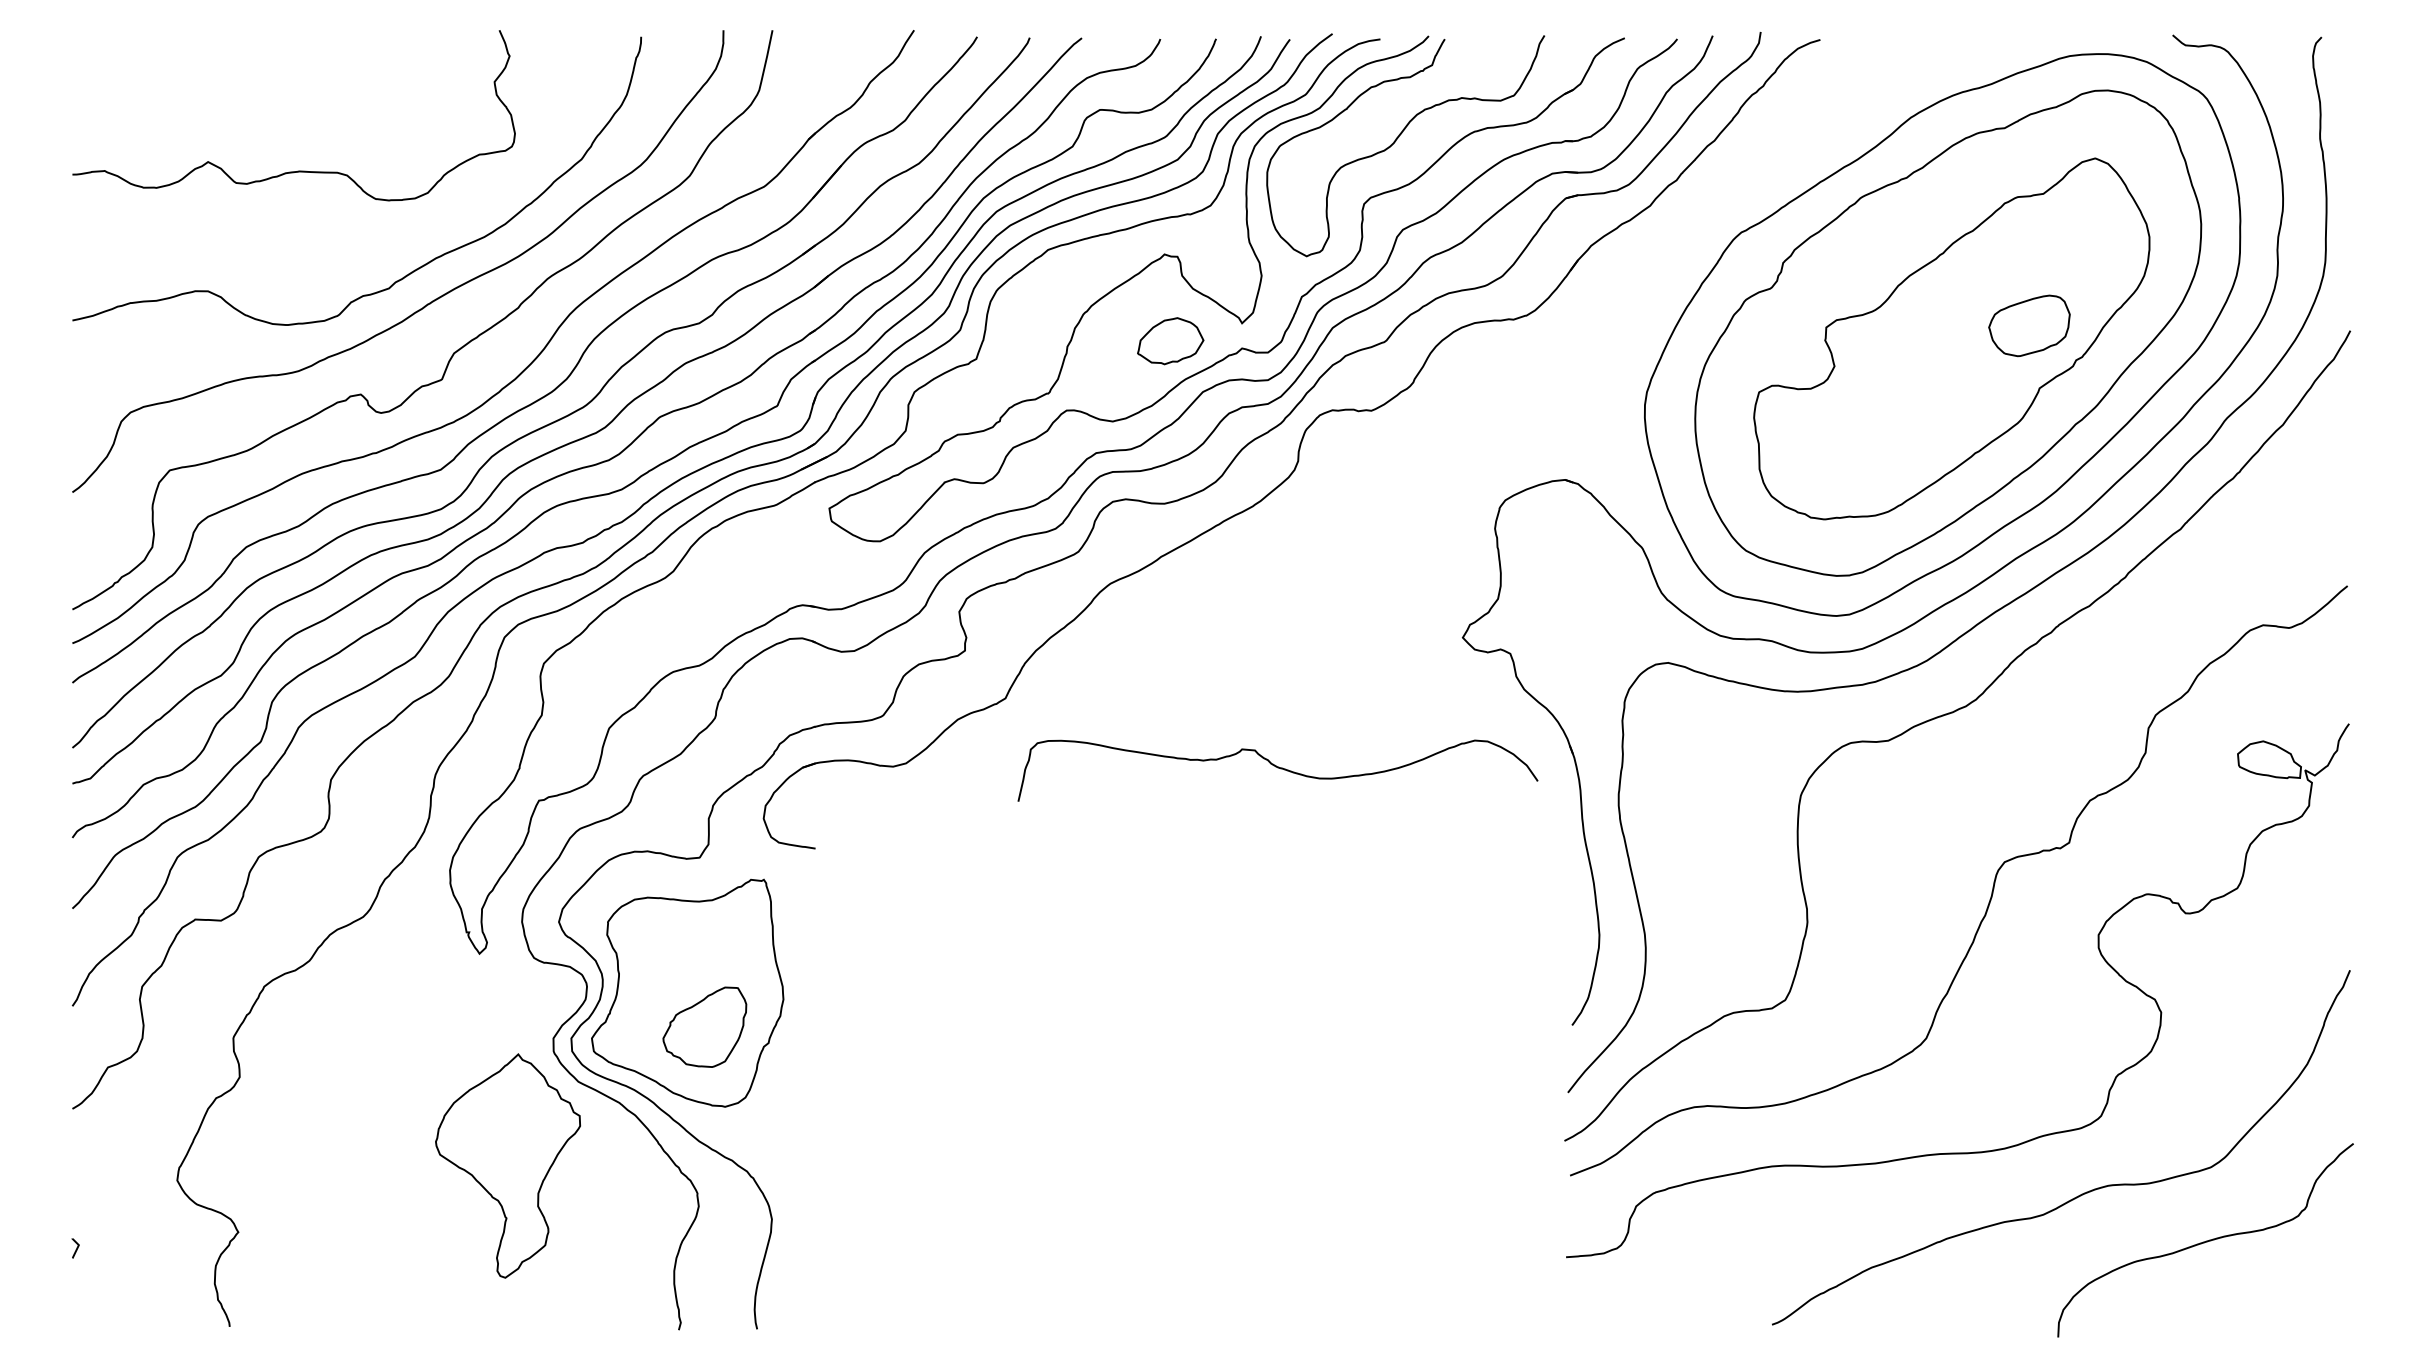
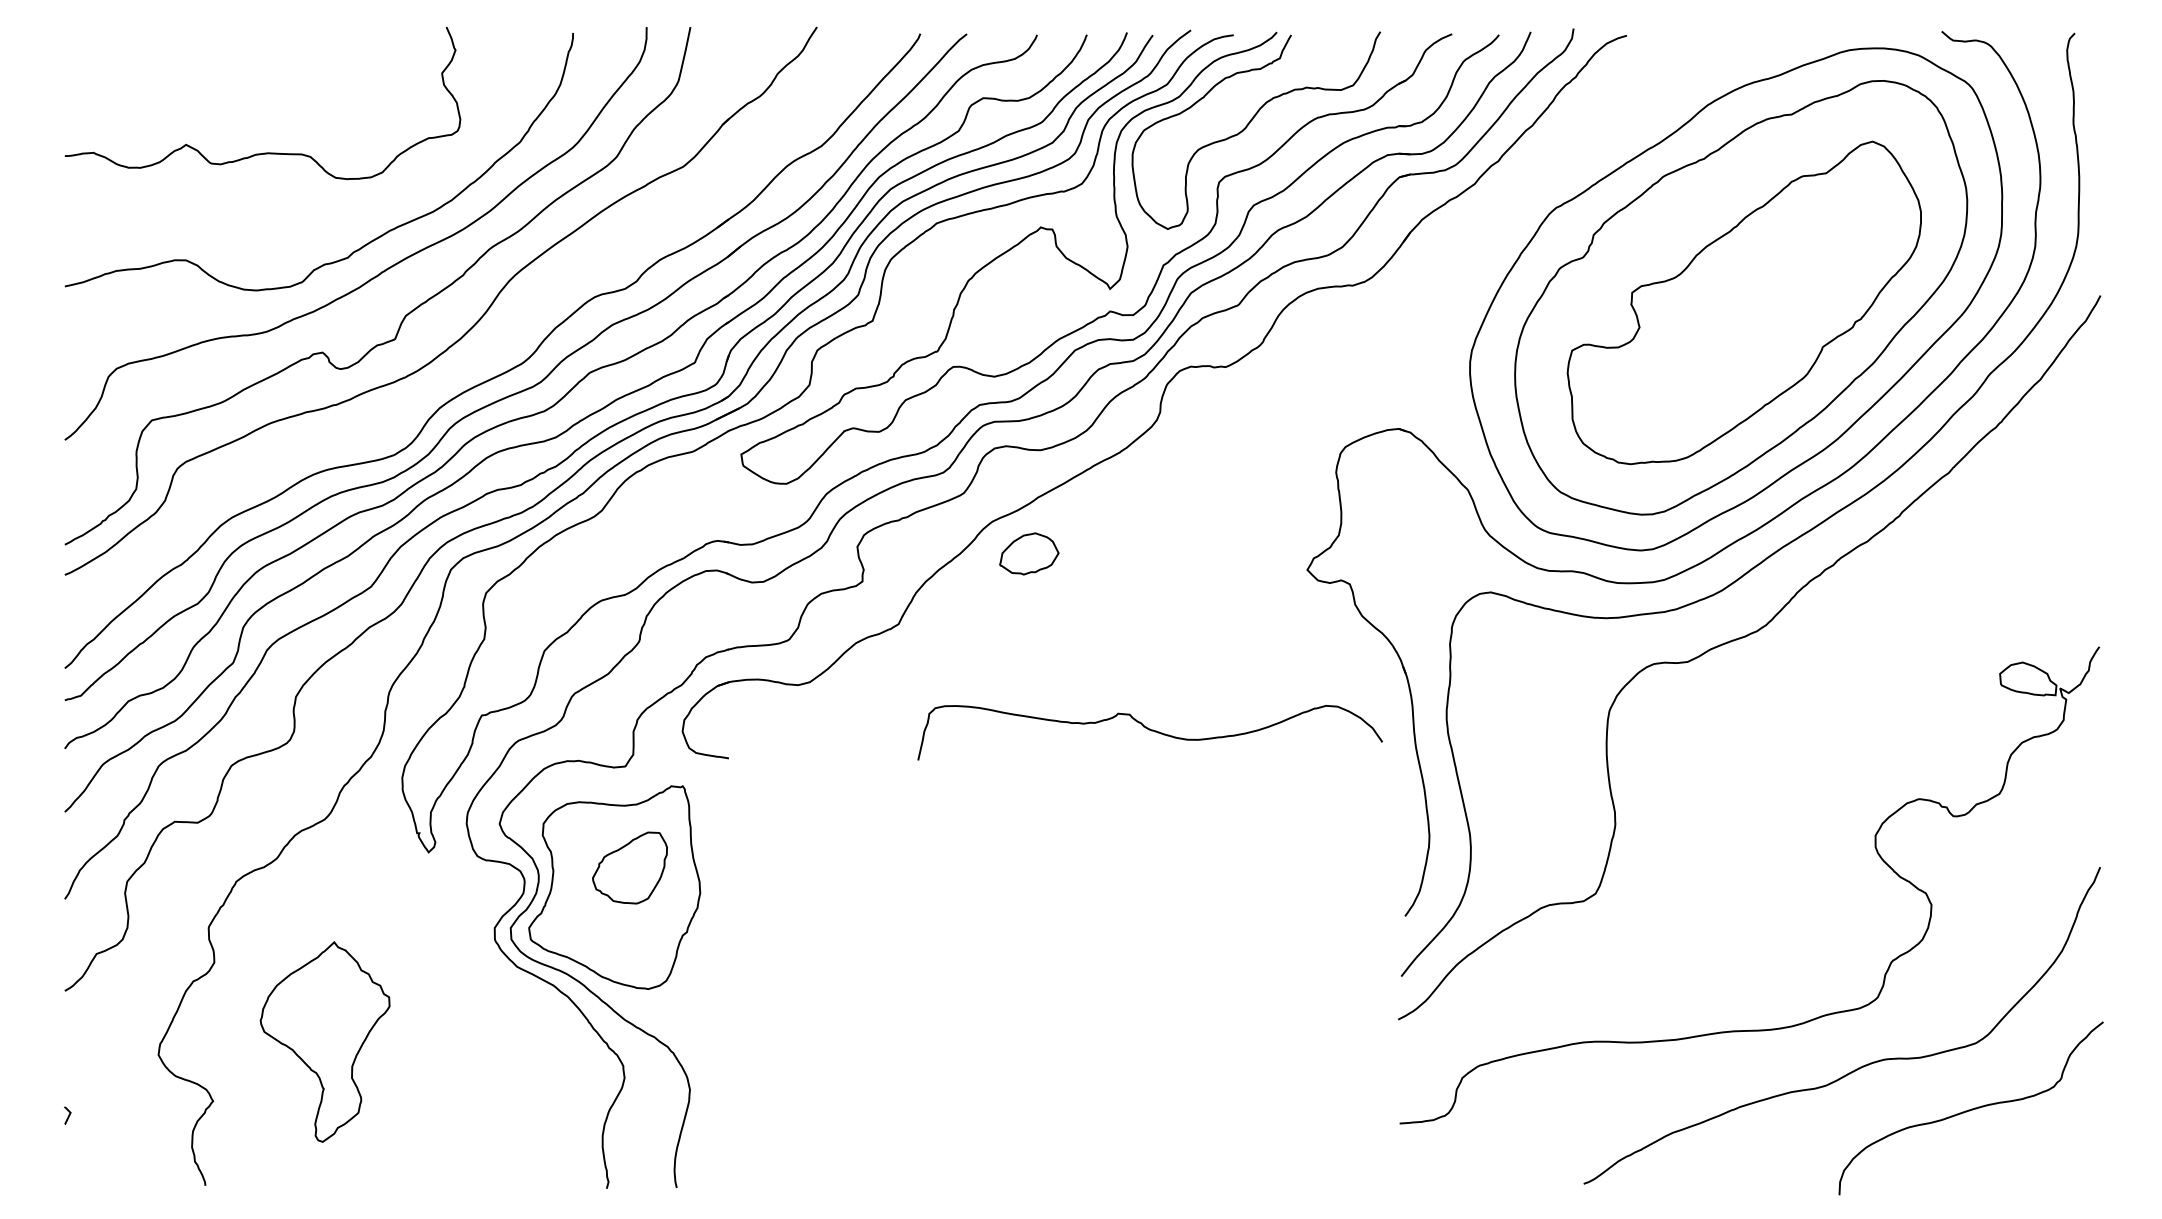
part: (2029, 326) -> (1813, 291), removed
part: (1170, 340) -> (1029, 553), moved
part: (545, 394) -> (487, 352), removed
curve: (1277, 768) -> (1149, 730), moved
curve: (1992, 886) -> (1780, 792), removed
part: (704, 1026) -> (629, 867), moved
part: (507, 1165) -> (324, 1041), moved

